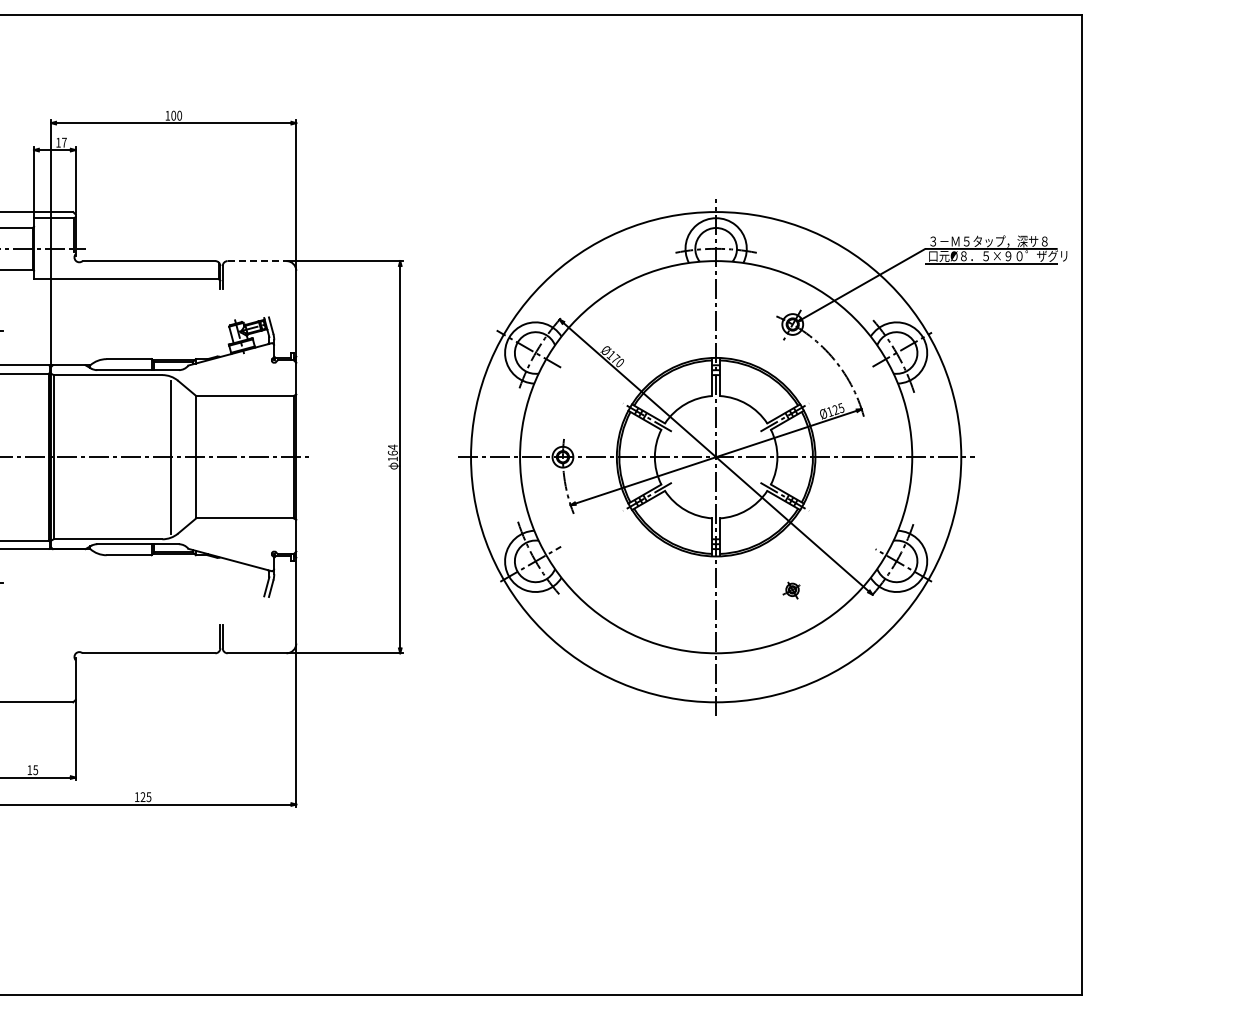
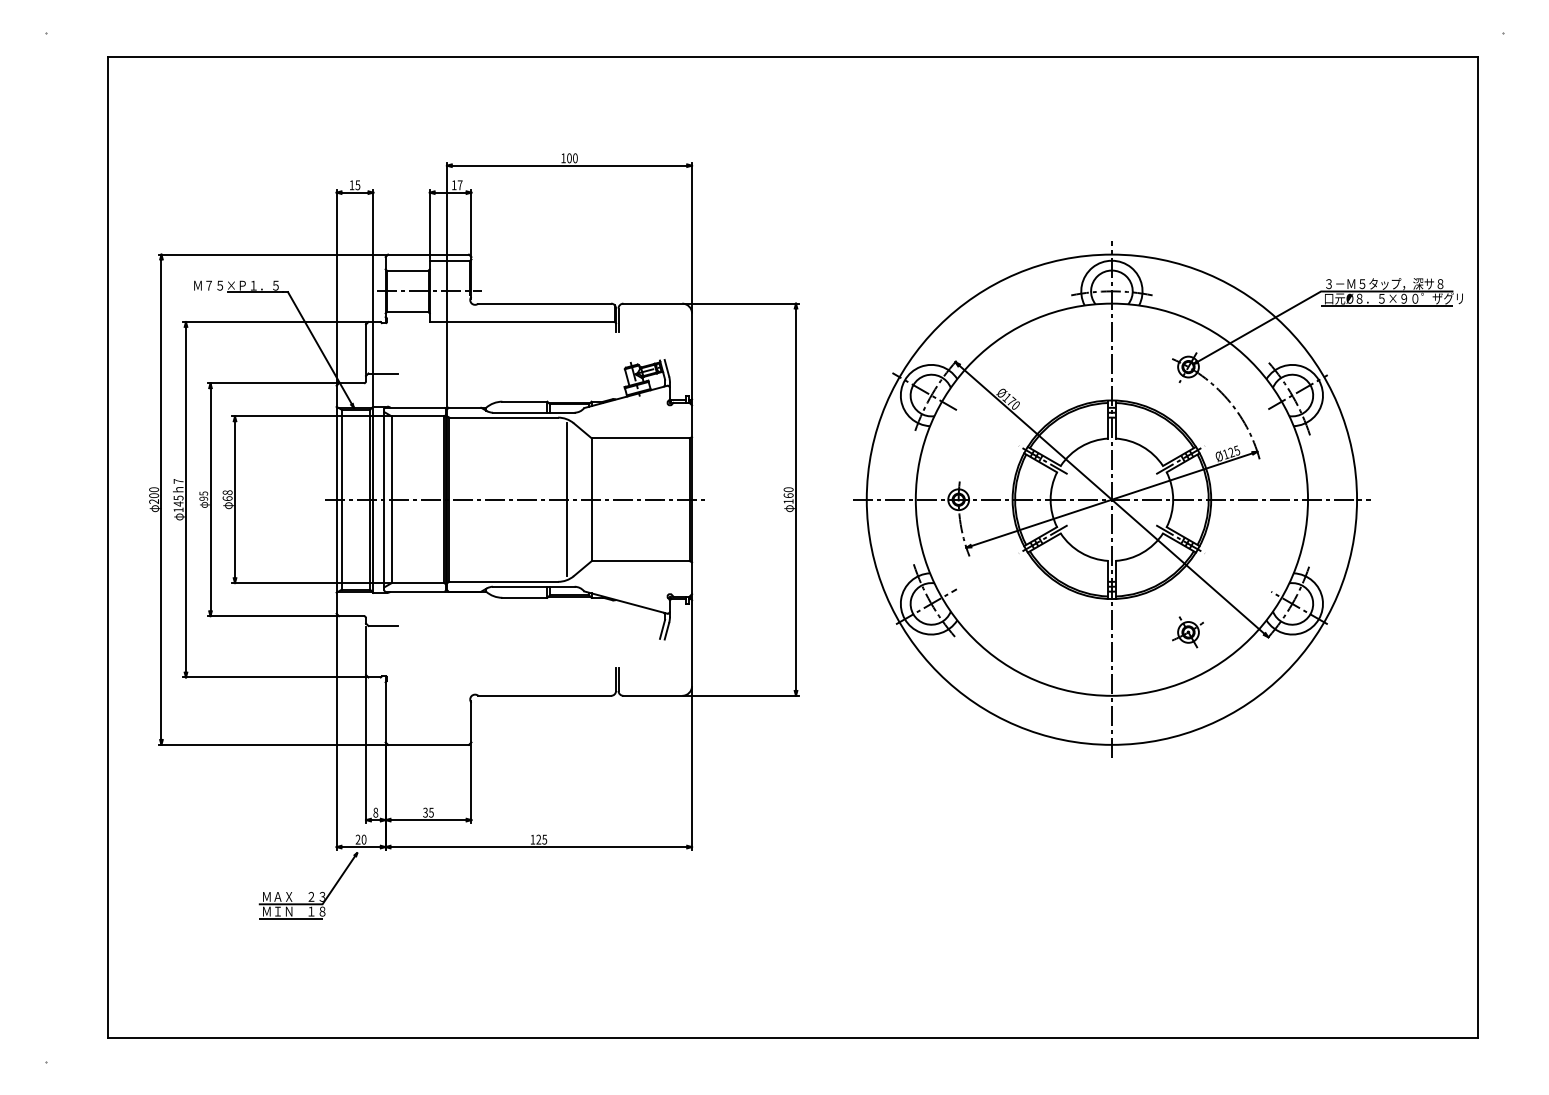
line: (257, 260) -> (653, 303), dashed -> solid
text: (392, 446) -> (788, 489), 164 -> 160
part: (791, 589) -> (1187, 632), size x1.67
text: (29, 769) -> (425, 812), 15 -> 35

